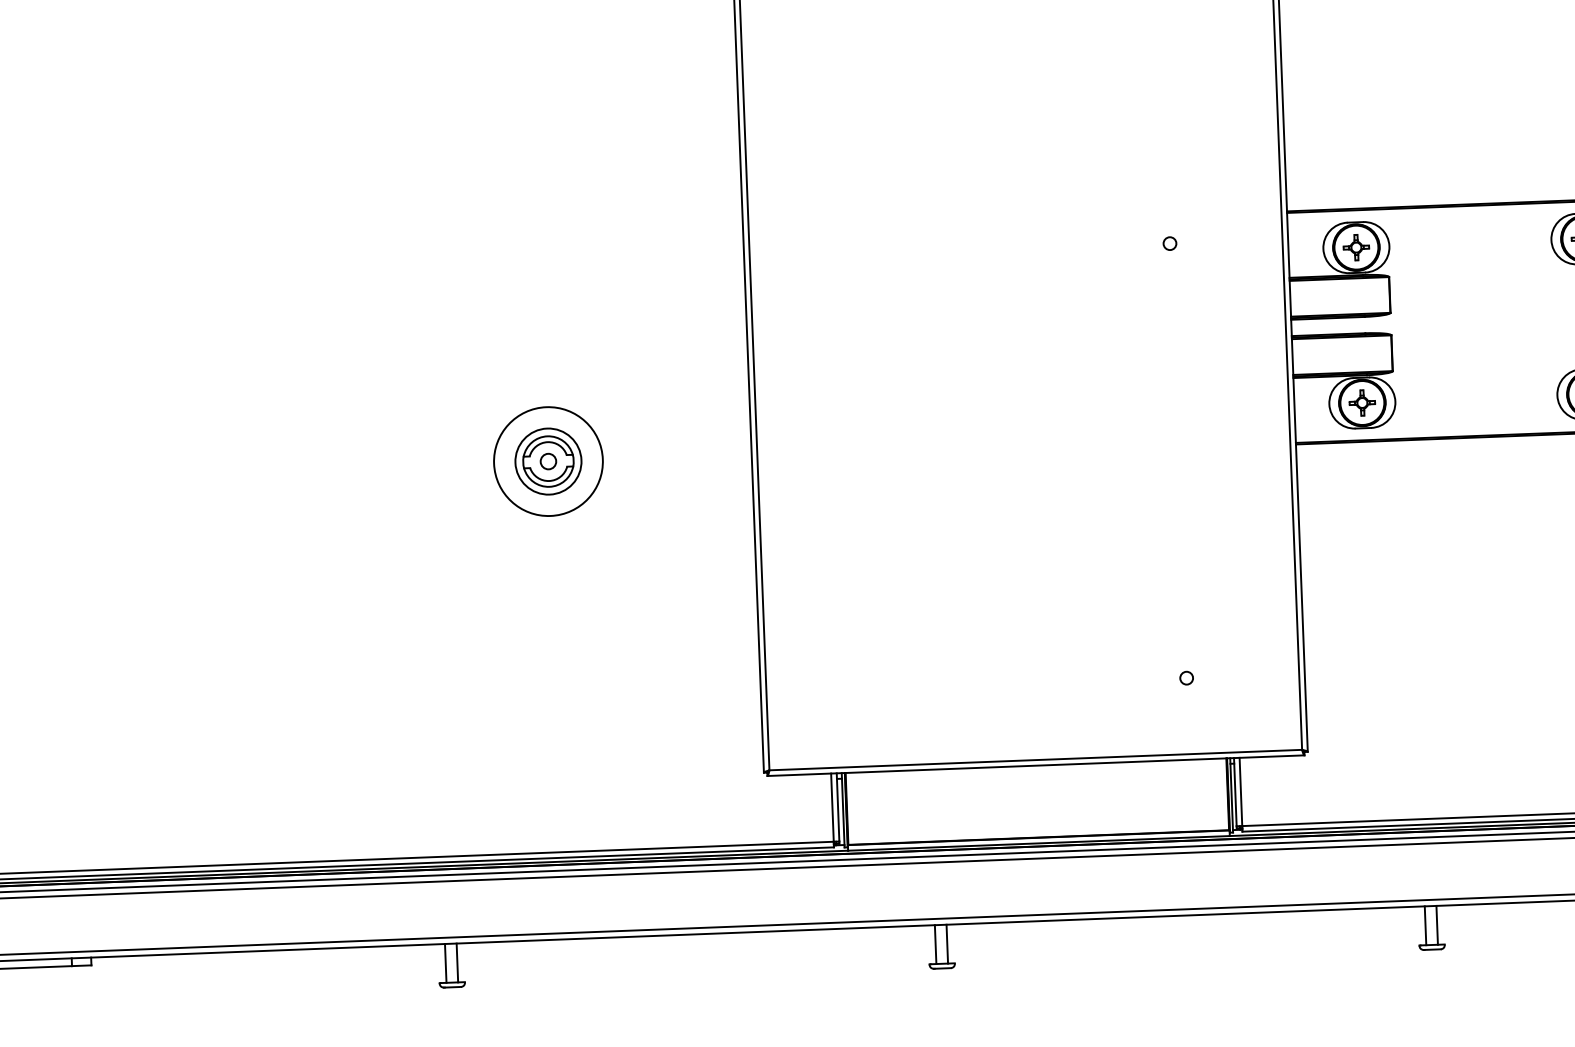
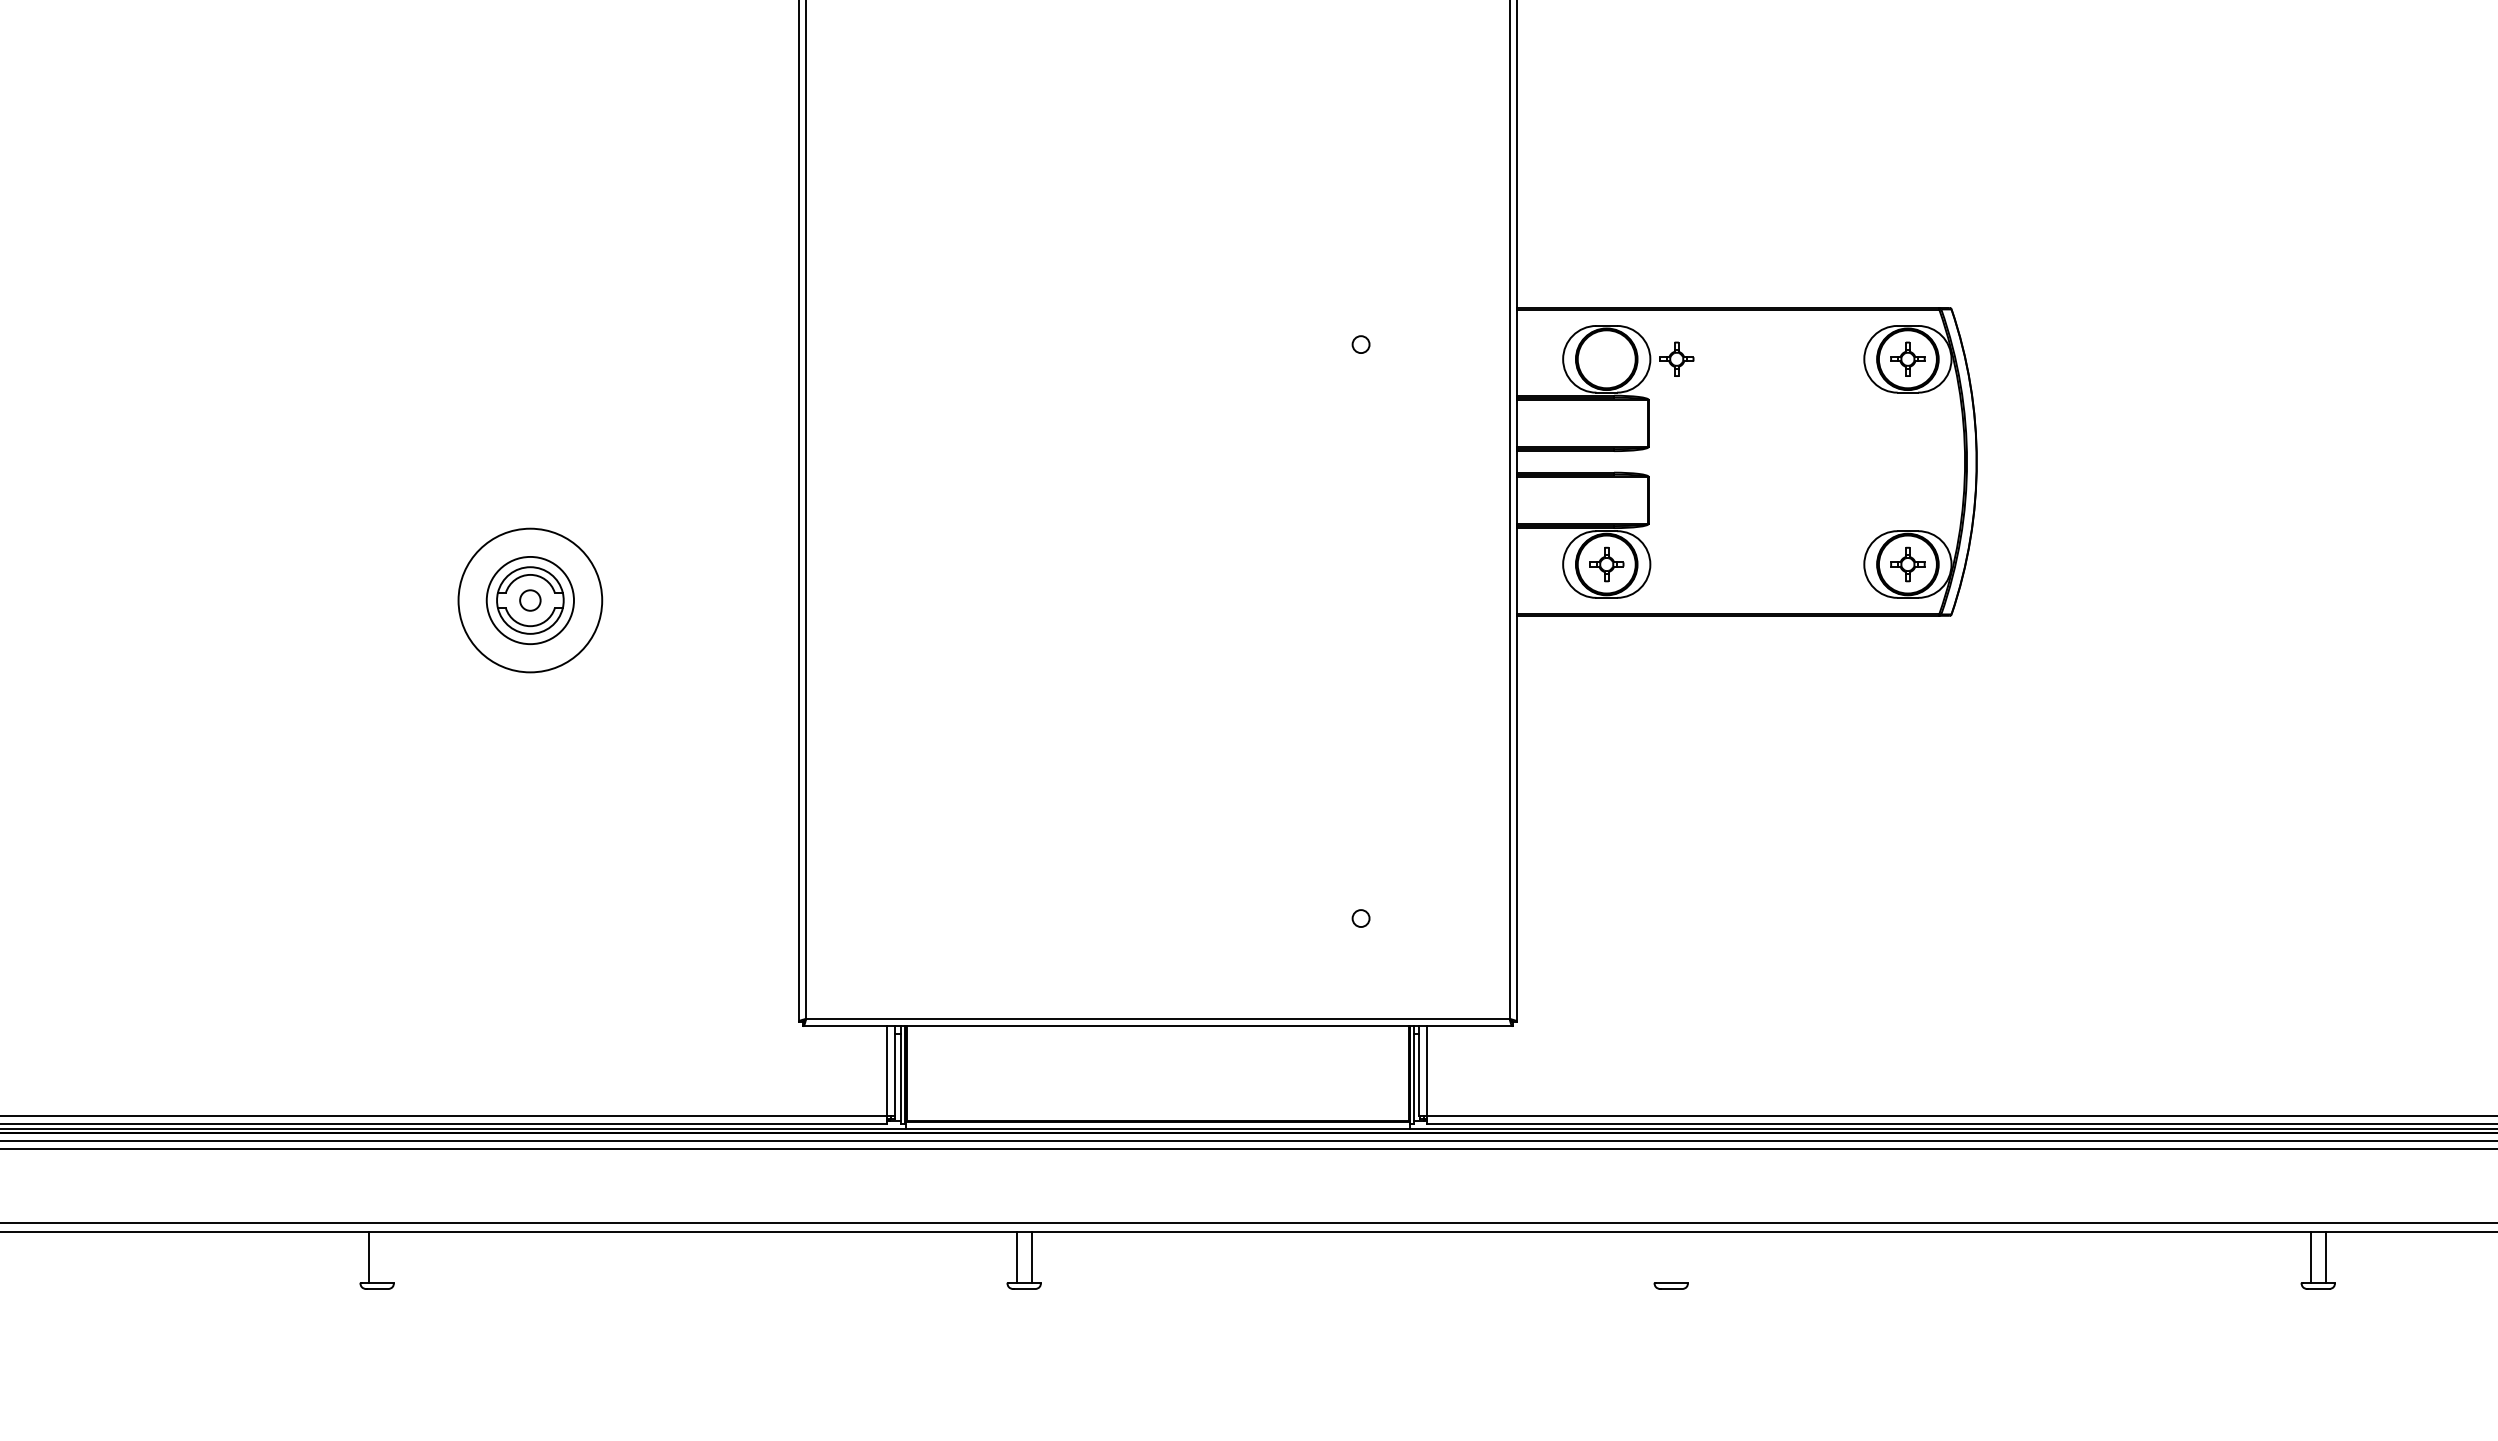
part: (1356, 247) -> (1676, 358), moved
line: (1436, 924) -> (1678, 1256), removed
line: (1425, 925) -> (1663, 1256), removed
line: (457, 962) -> (384, 1256), removed

